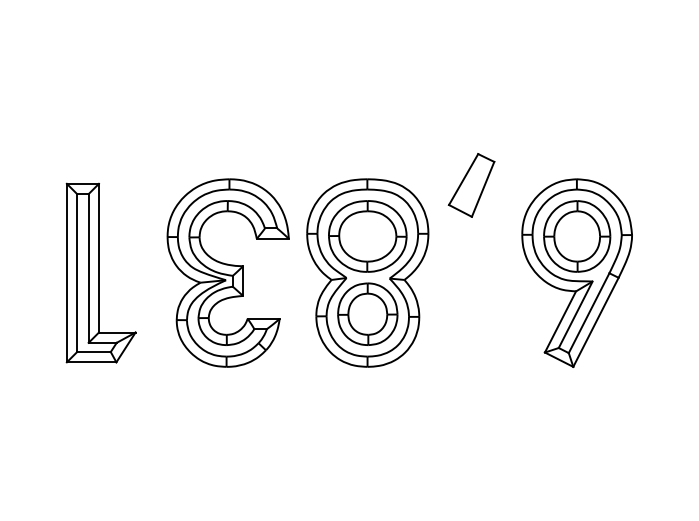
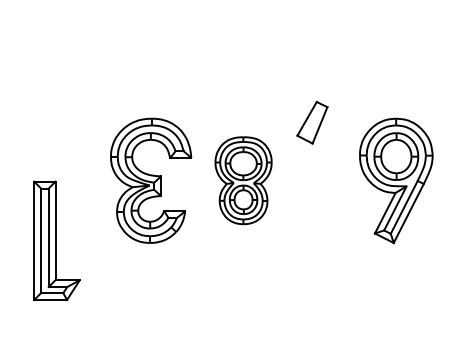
part: (100, 272) -> (56, 240), moved
part: (367, 272) -> (243, 180), size x0.7
part: (577, 272) -> (396, 180), moved

